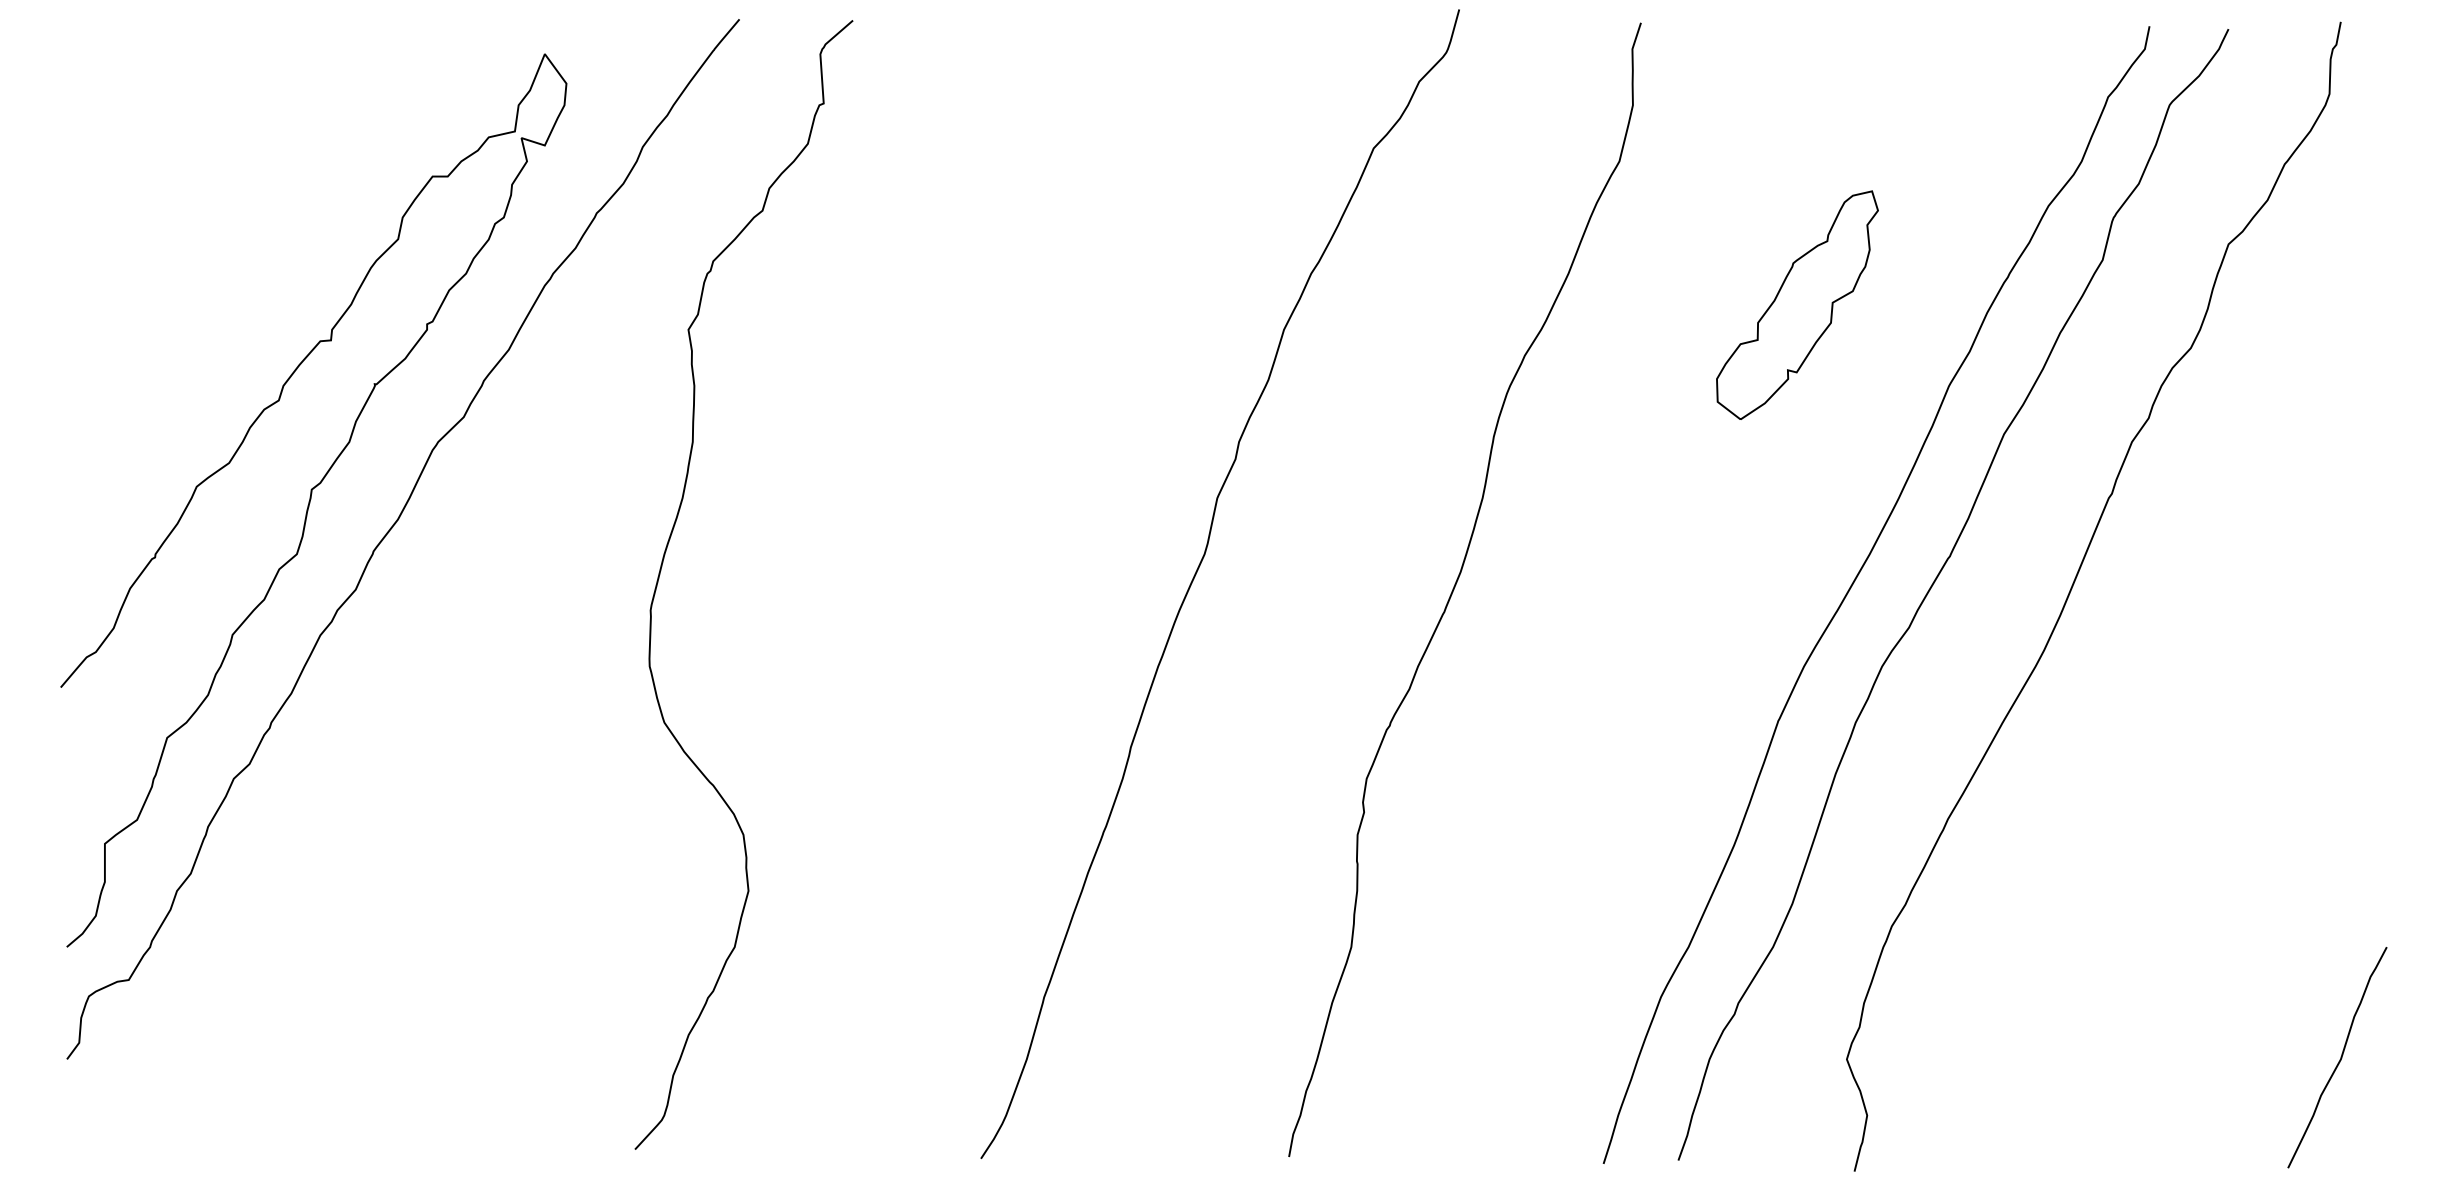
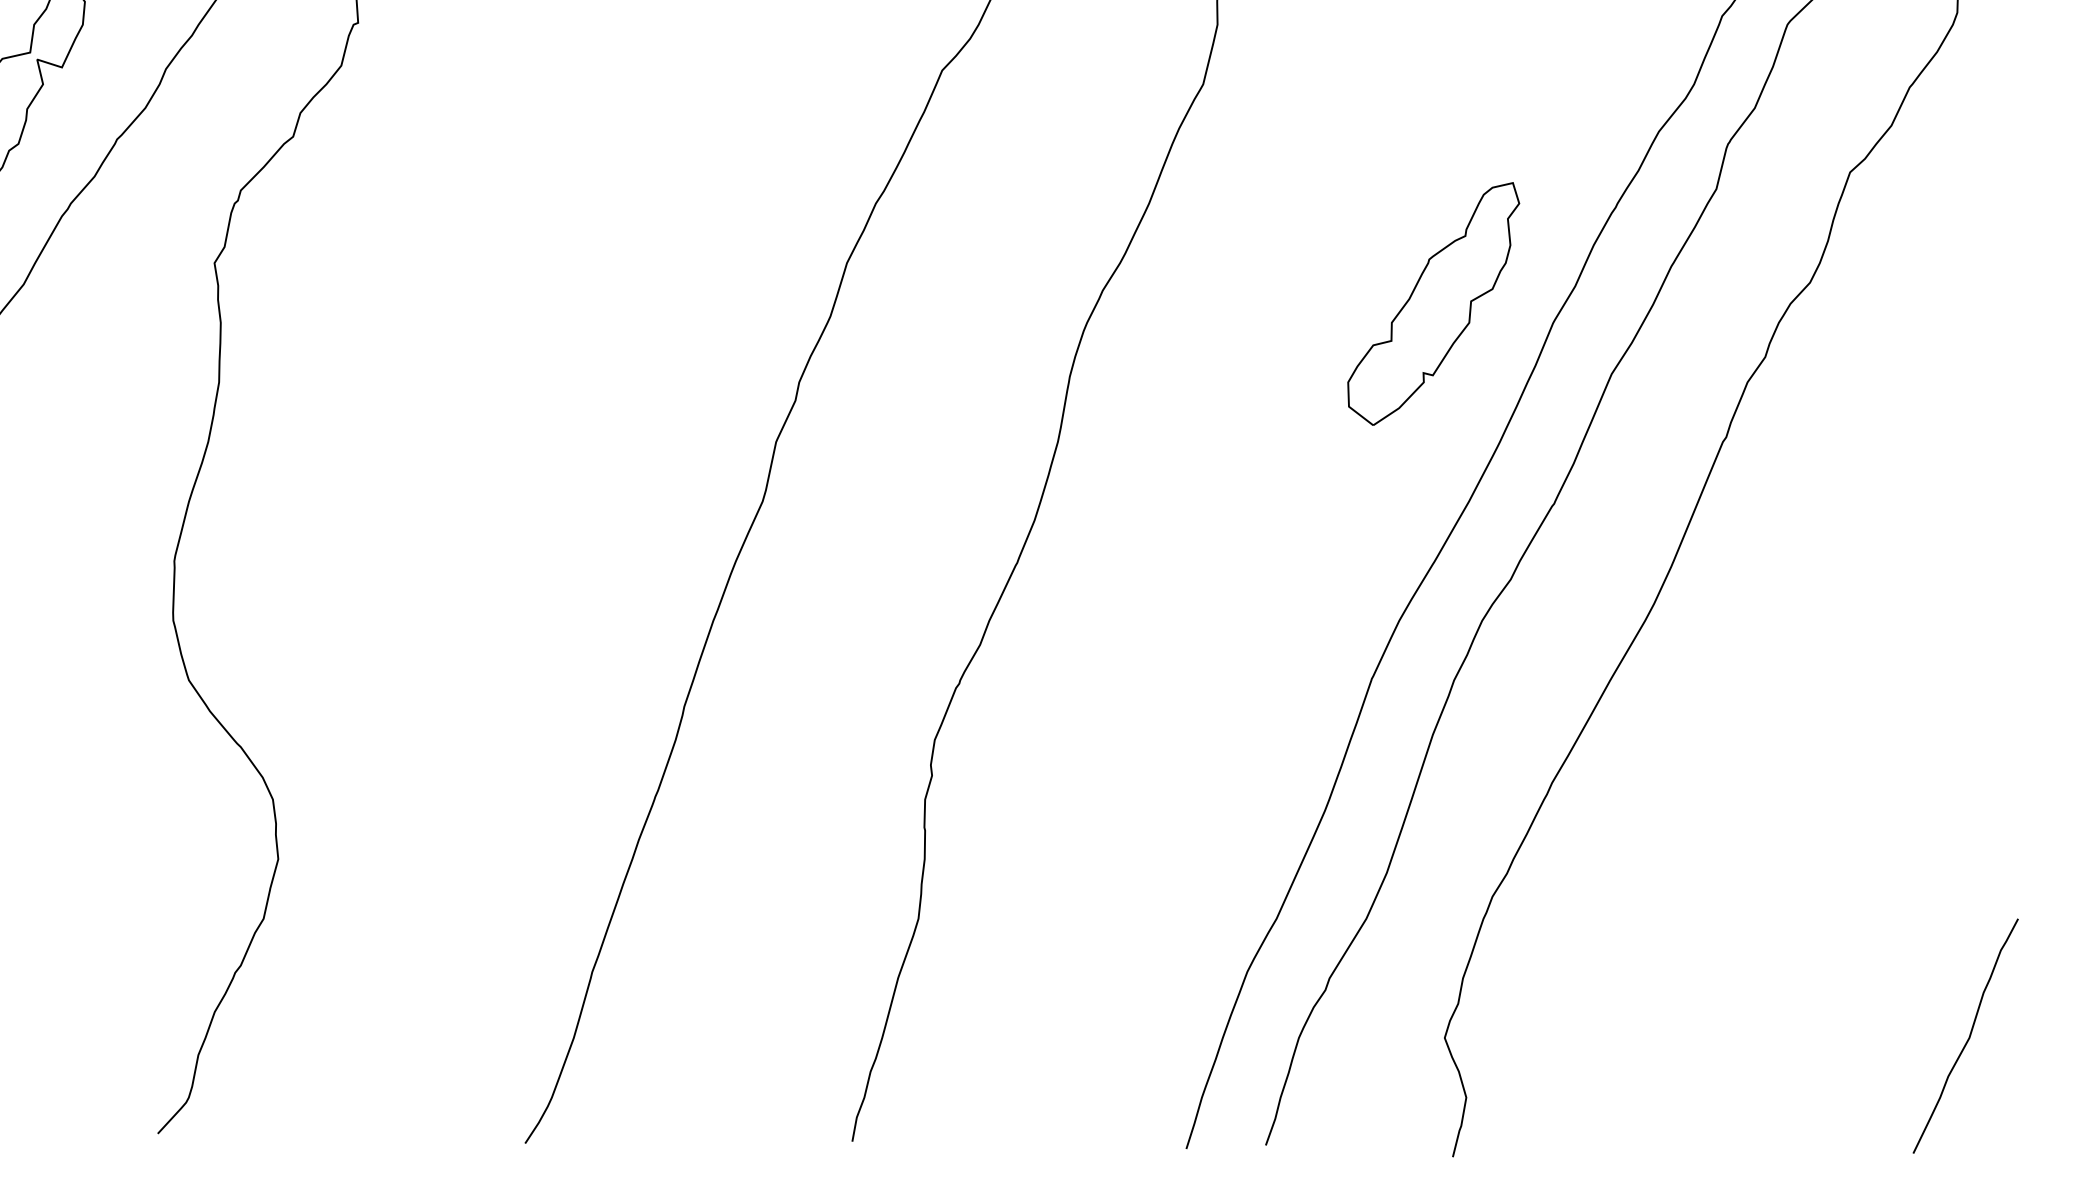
part: (1797, 304) -> (1433, 303), moved

